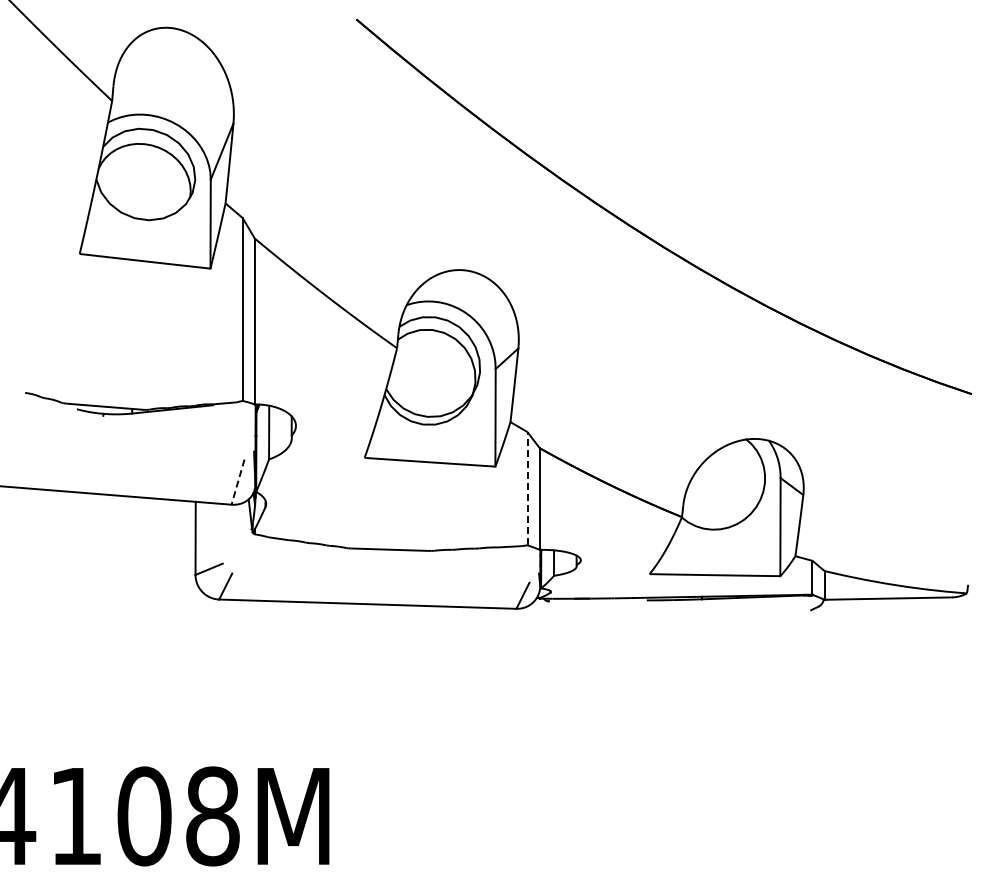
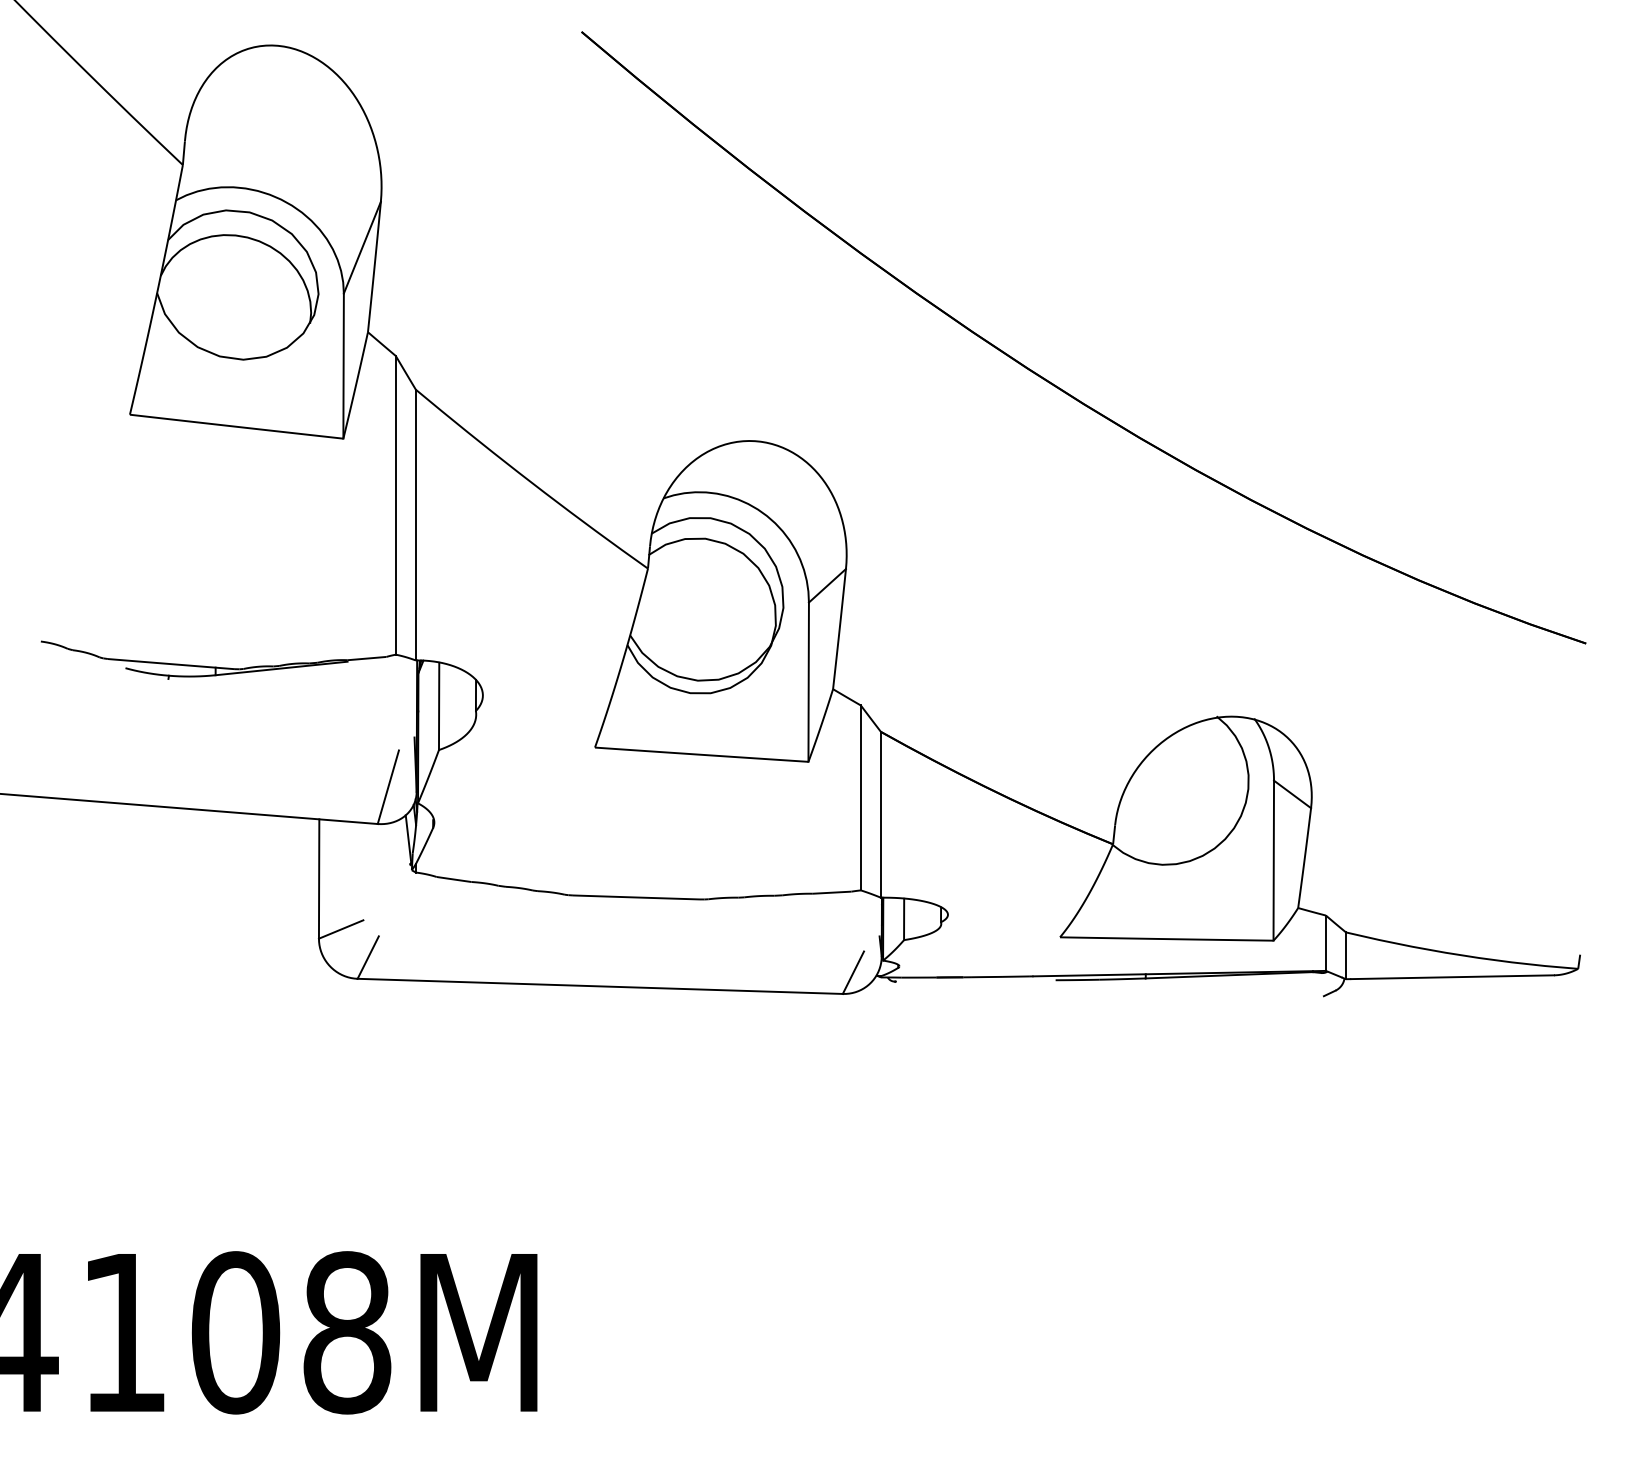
line: (237, 482) -> (387, 787), dashed -> solid
line: (527, 488) -> (860, 797), dashed -> solid

